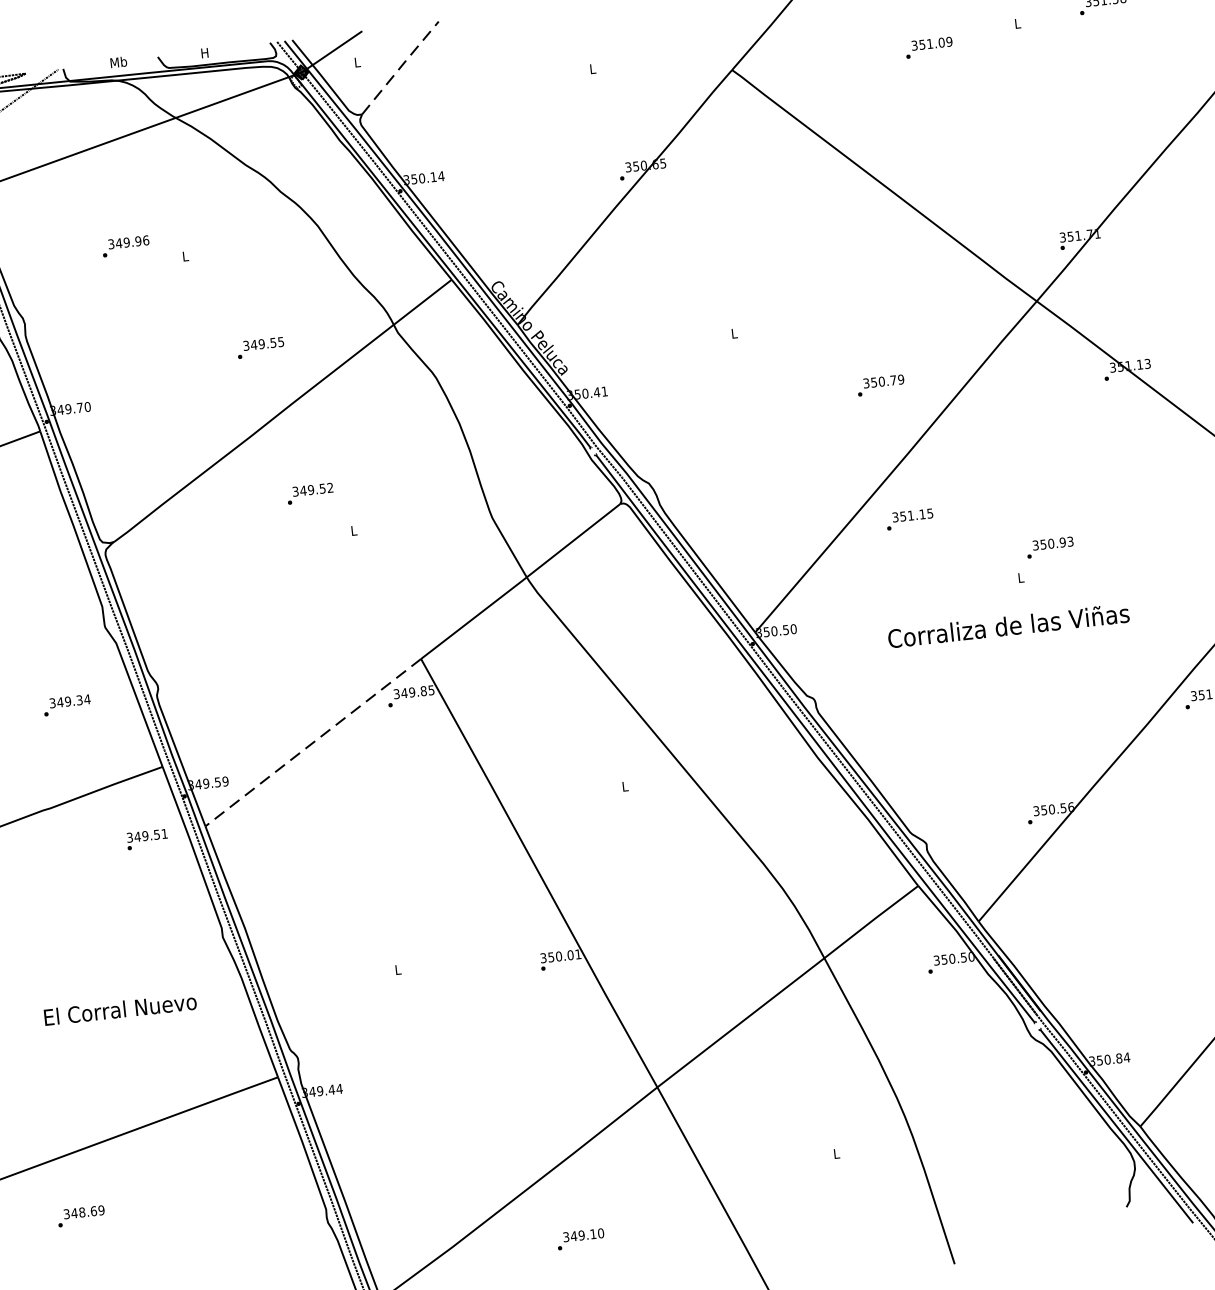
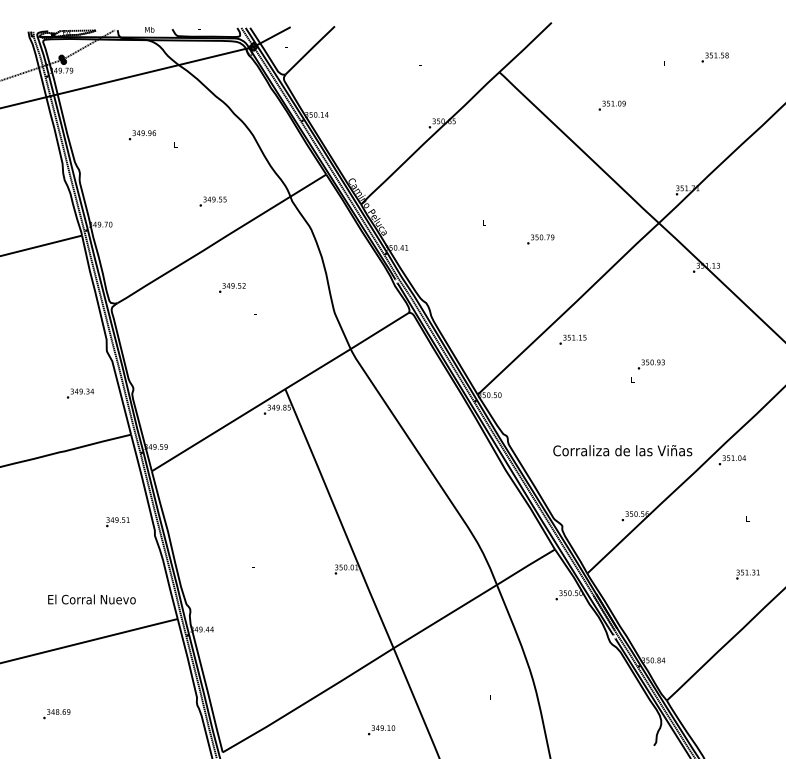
text: (927, 47) -> (611, 105), moved
line: (400, 66) -> (310, 49), dashed -> solid
text: (880, 385) -> (540, 239), moved
text: (1008, 625) -> (622, 450), moved
line: (313, 743) -> (218, 430), dashed -> solid
text: (146, 840) -> (117, 522), moved
text: (119, 1009) -> (91, 599), moved
text: (80, 1216) -> (56, 714), moved
text: (580, 1239) -> (381, 730), moved

